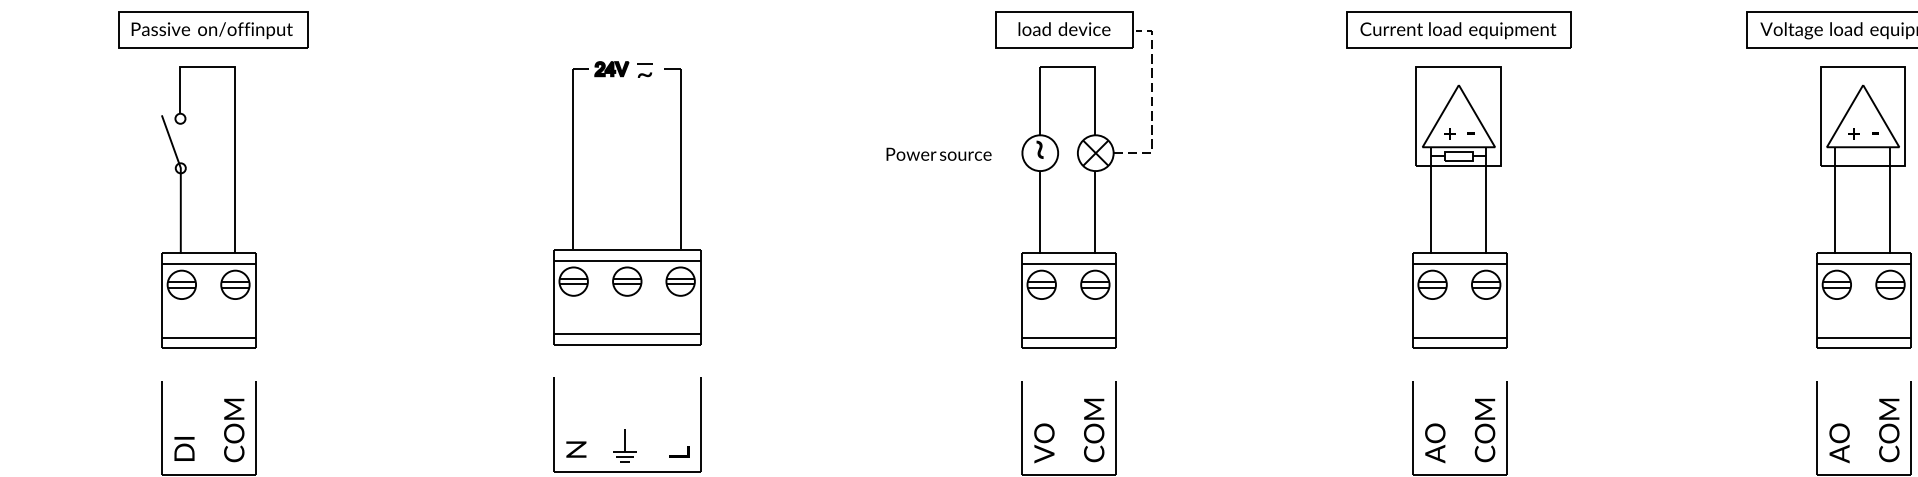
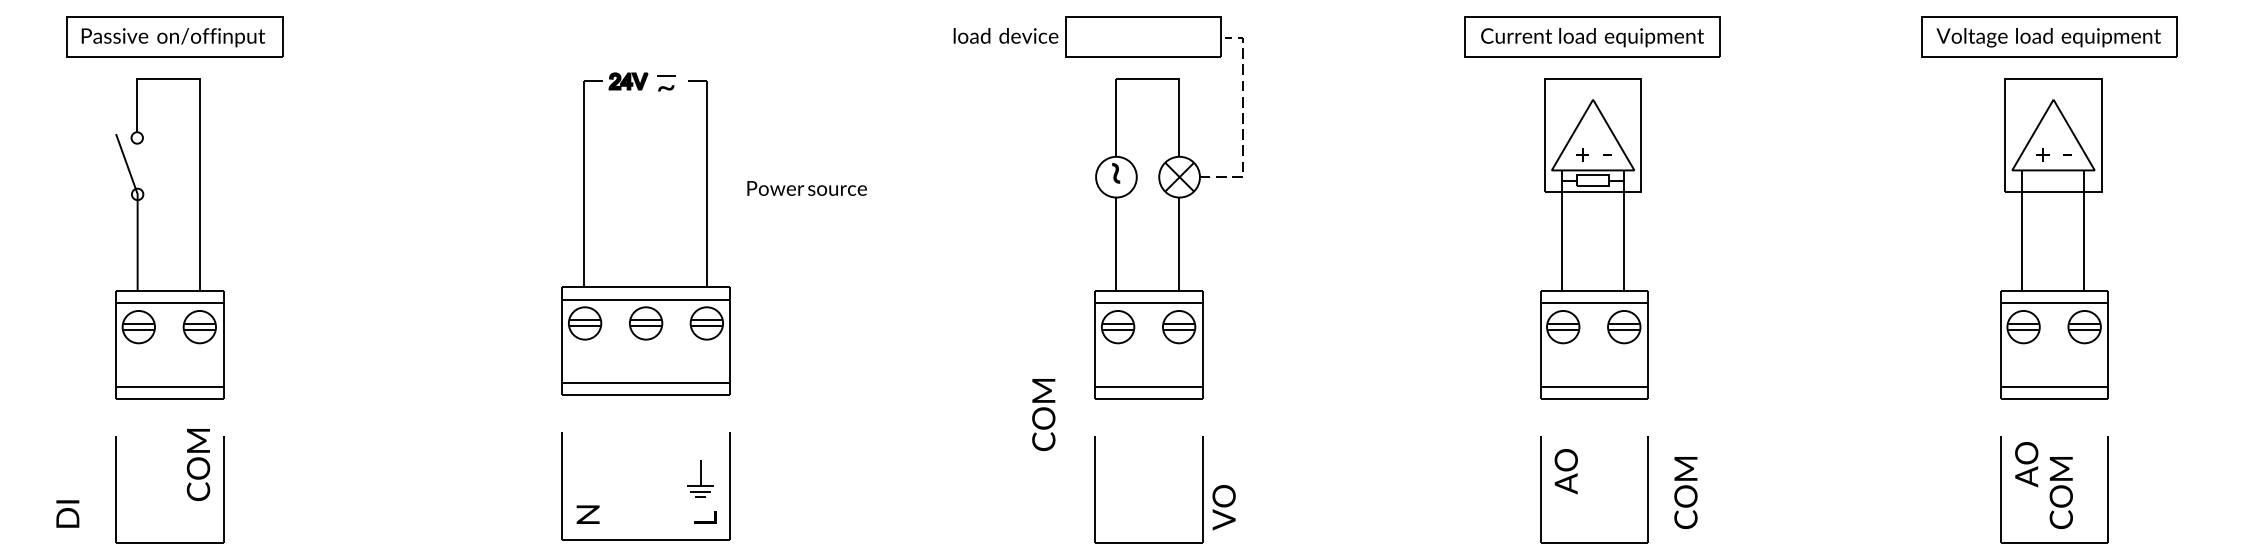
text: (1064, 28) -> (1005, 35), moved
text: (938, 154) -> (806, 188), moved
text: (234, 430) -> (198, 465), moved
text: (1093, 430) -> (1043, 415), moved
text: (1484, 430) -> (1685, 492), moved
text: (1888, 430) -> (2060, 493), moved
text: (1043, 443) -> (1223, 507), moved
text: (1434, 443) -> (1565, 471), moved
text: (1839, 443) -> (2026, 464), moved
part: (625, 445) -> (700, 478), moved
text: (184, 448) -> (67, 513), moved

